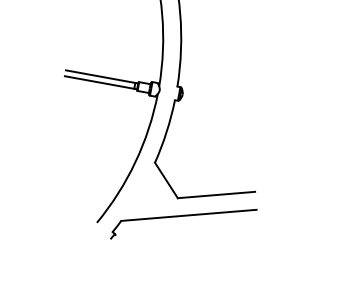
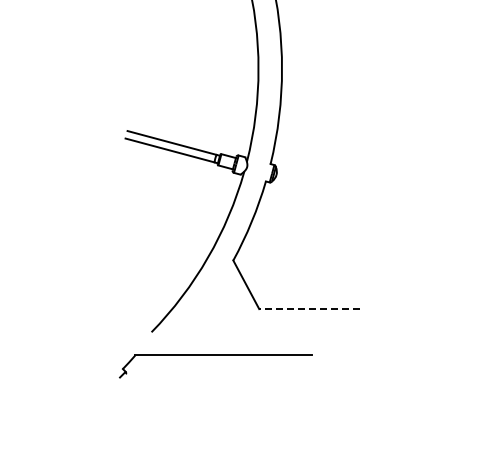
line: (216, 194) -> (309, 308), solid -> dashed
part: (182, 215) -> (215, 355), moved

